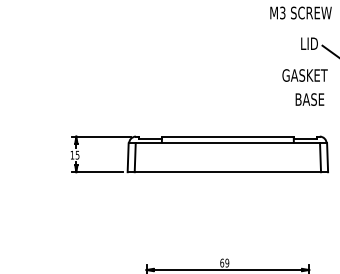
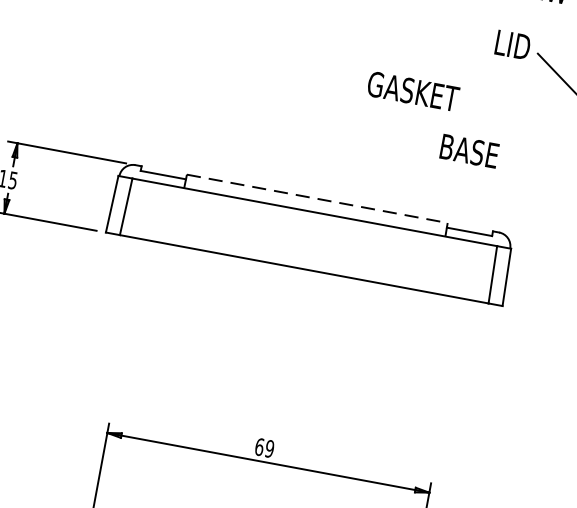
text: (304, 75) -> (412, 91), moved
text: (309, 99) -> (468, 150), moved
line: (227, 136) -> (316, 198), solid -> dashed

